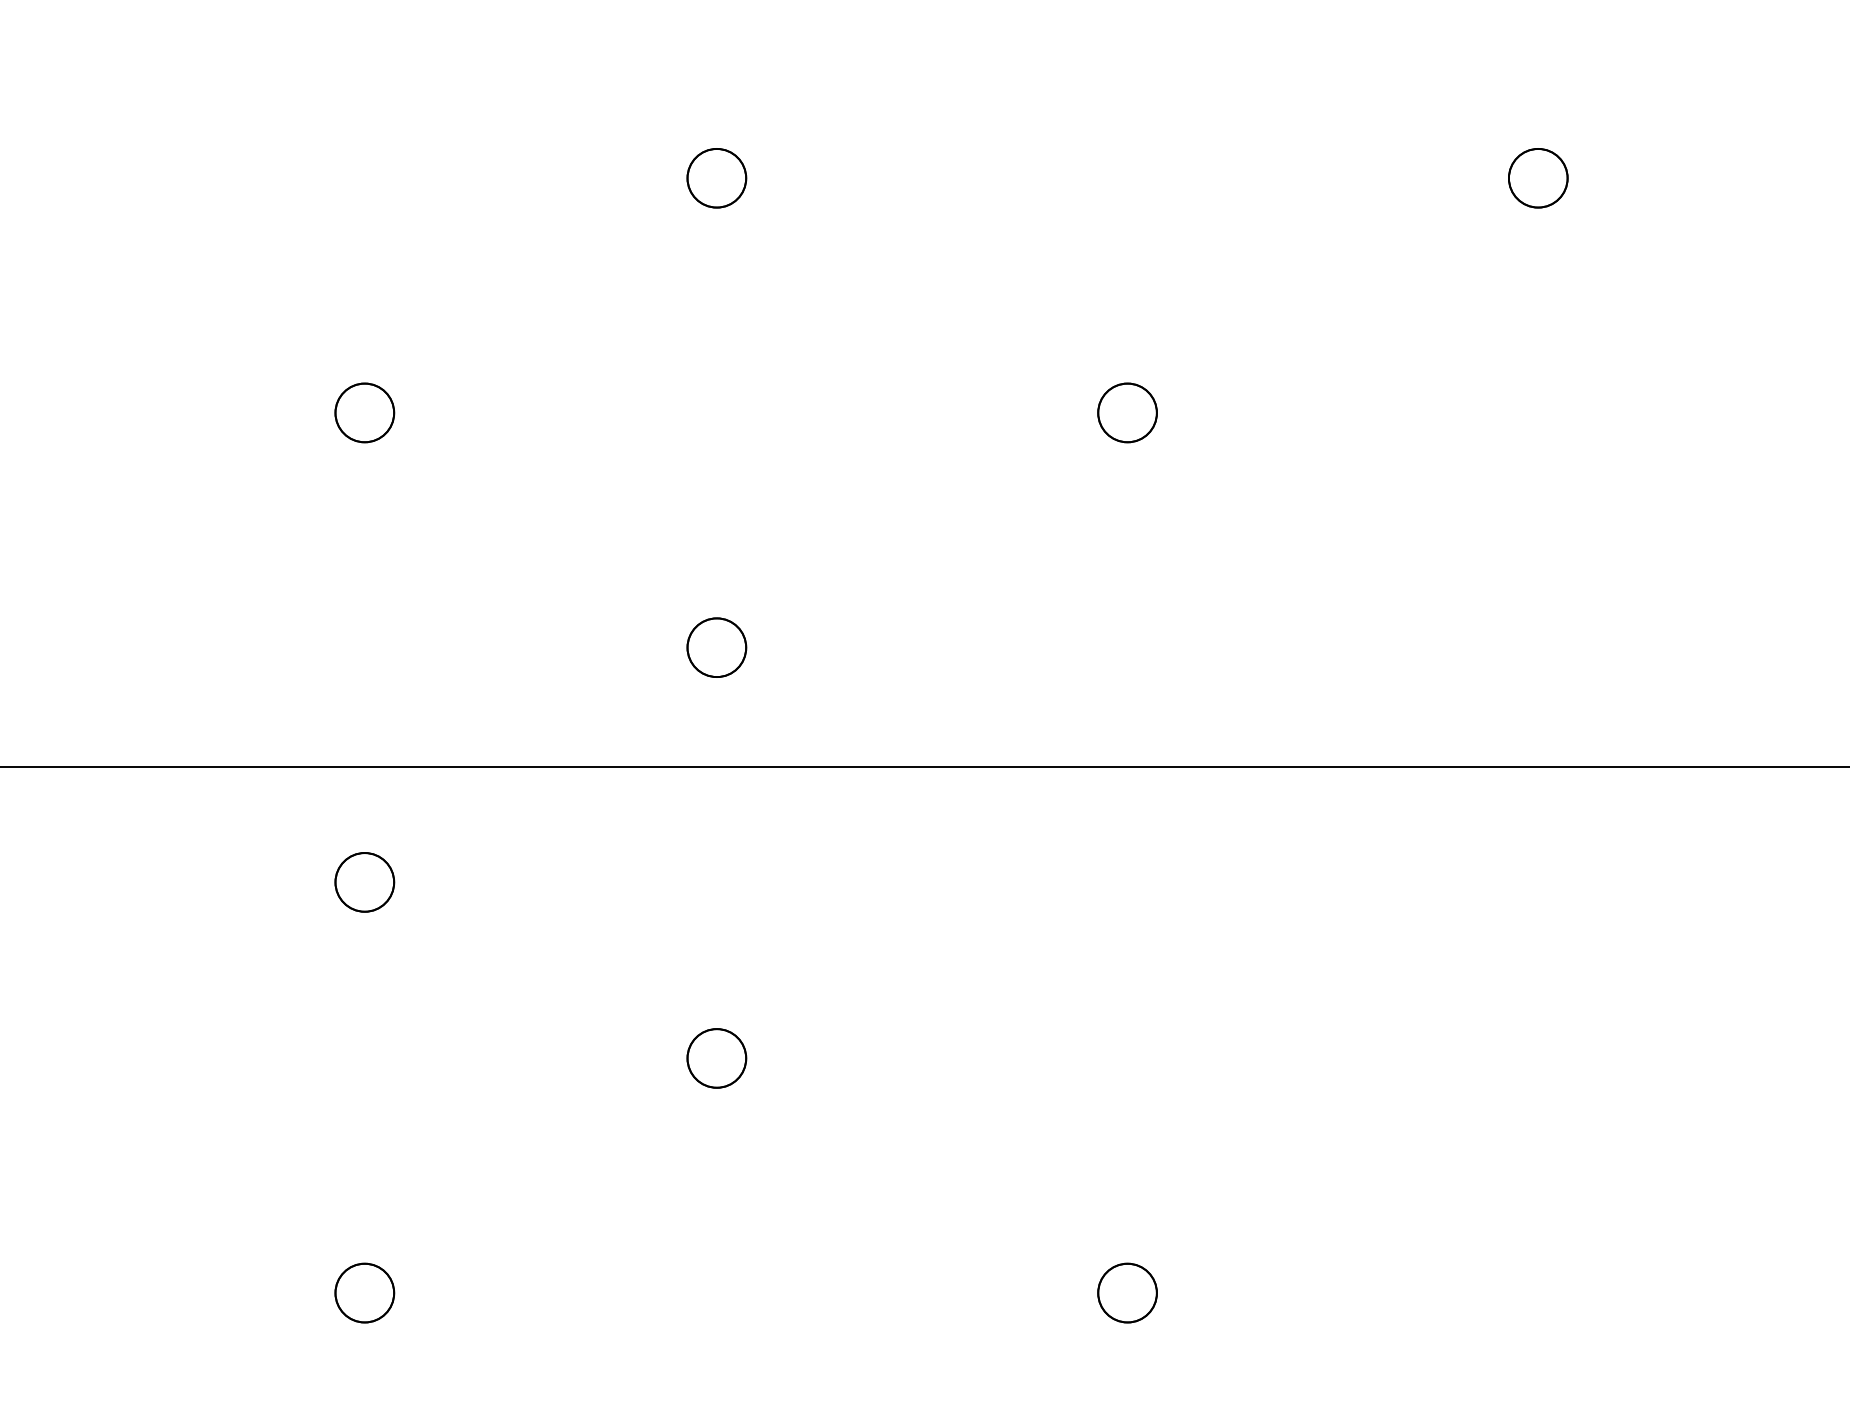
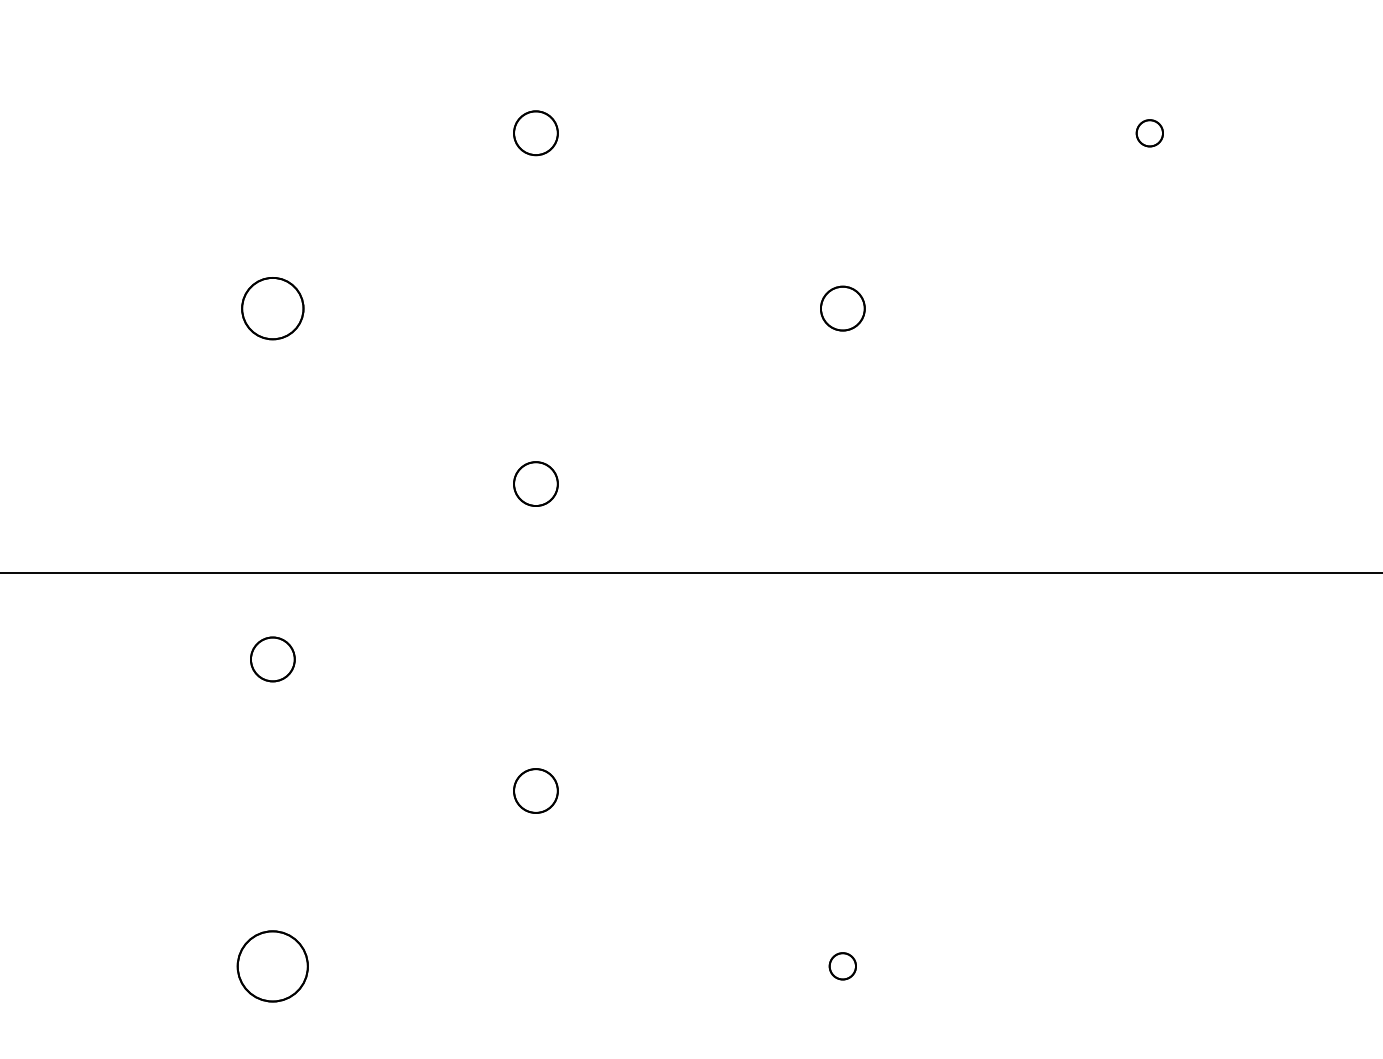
part: (1538, 178) -> (1149, 133), size x0.6
part: (364, 412) -> (272, 308), size x1.4
part: (364, 1292) -> (272, 965), size x1.6
part: (1127, 1292) -> (842, 965), size x0.6

